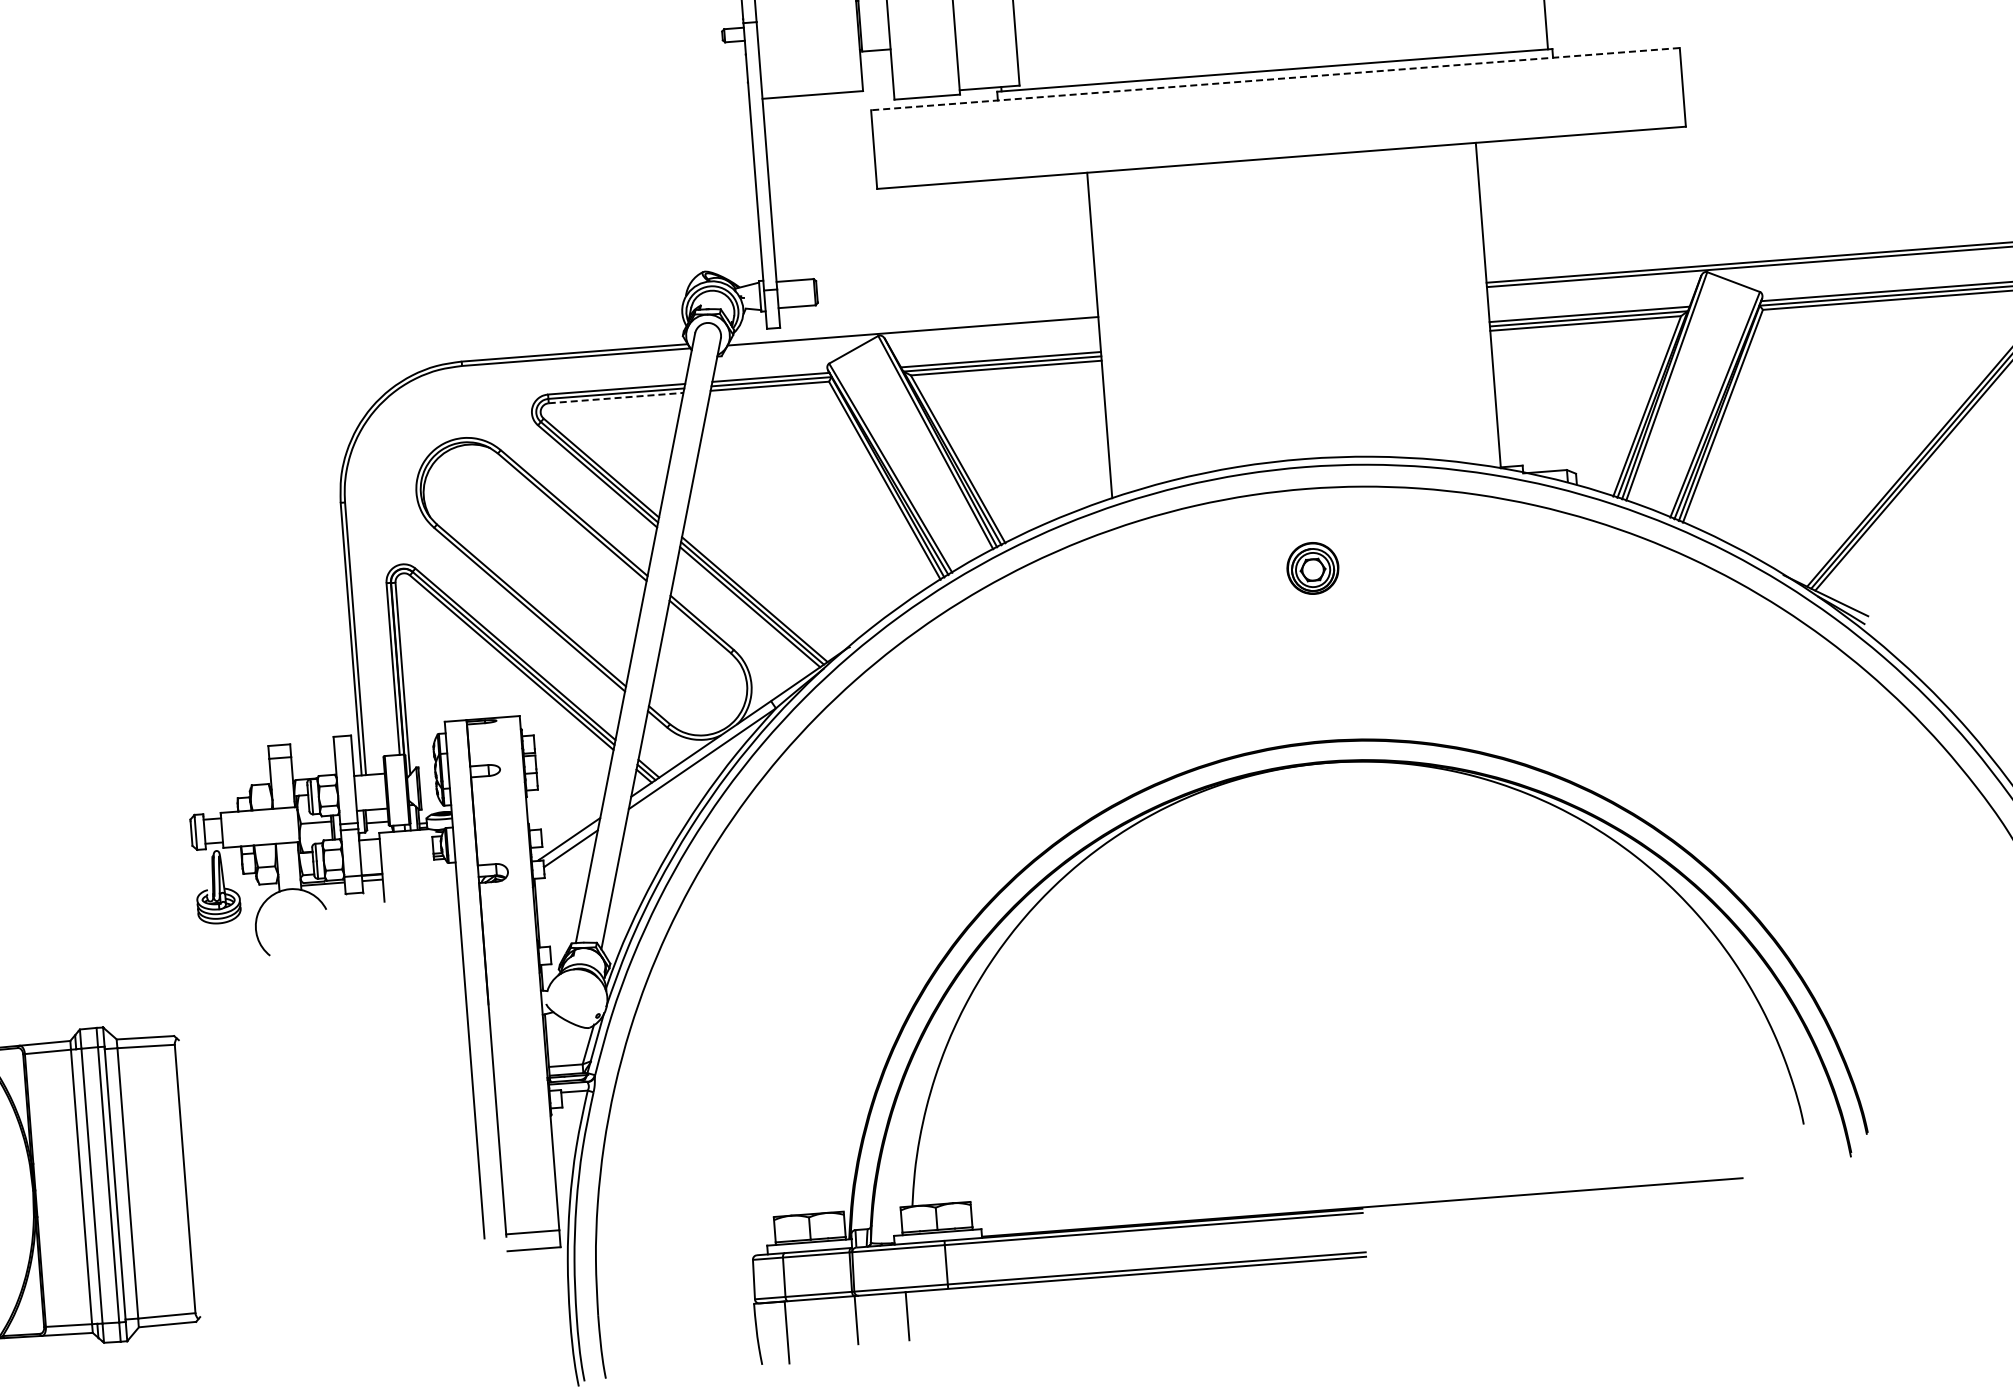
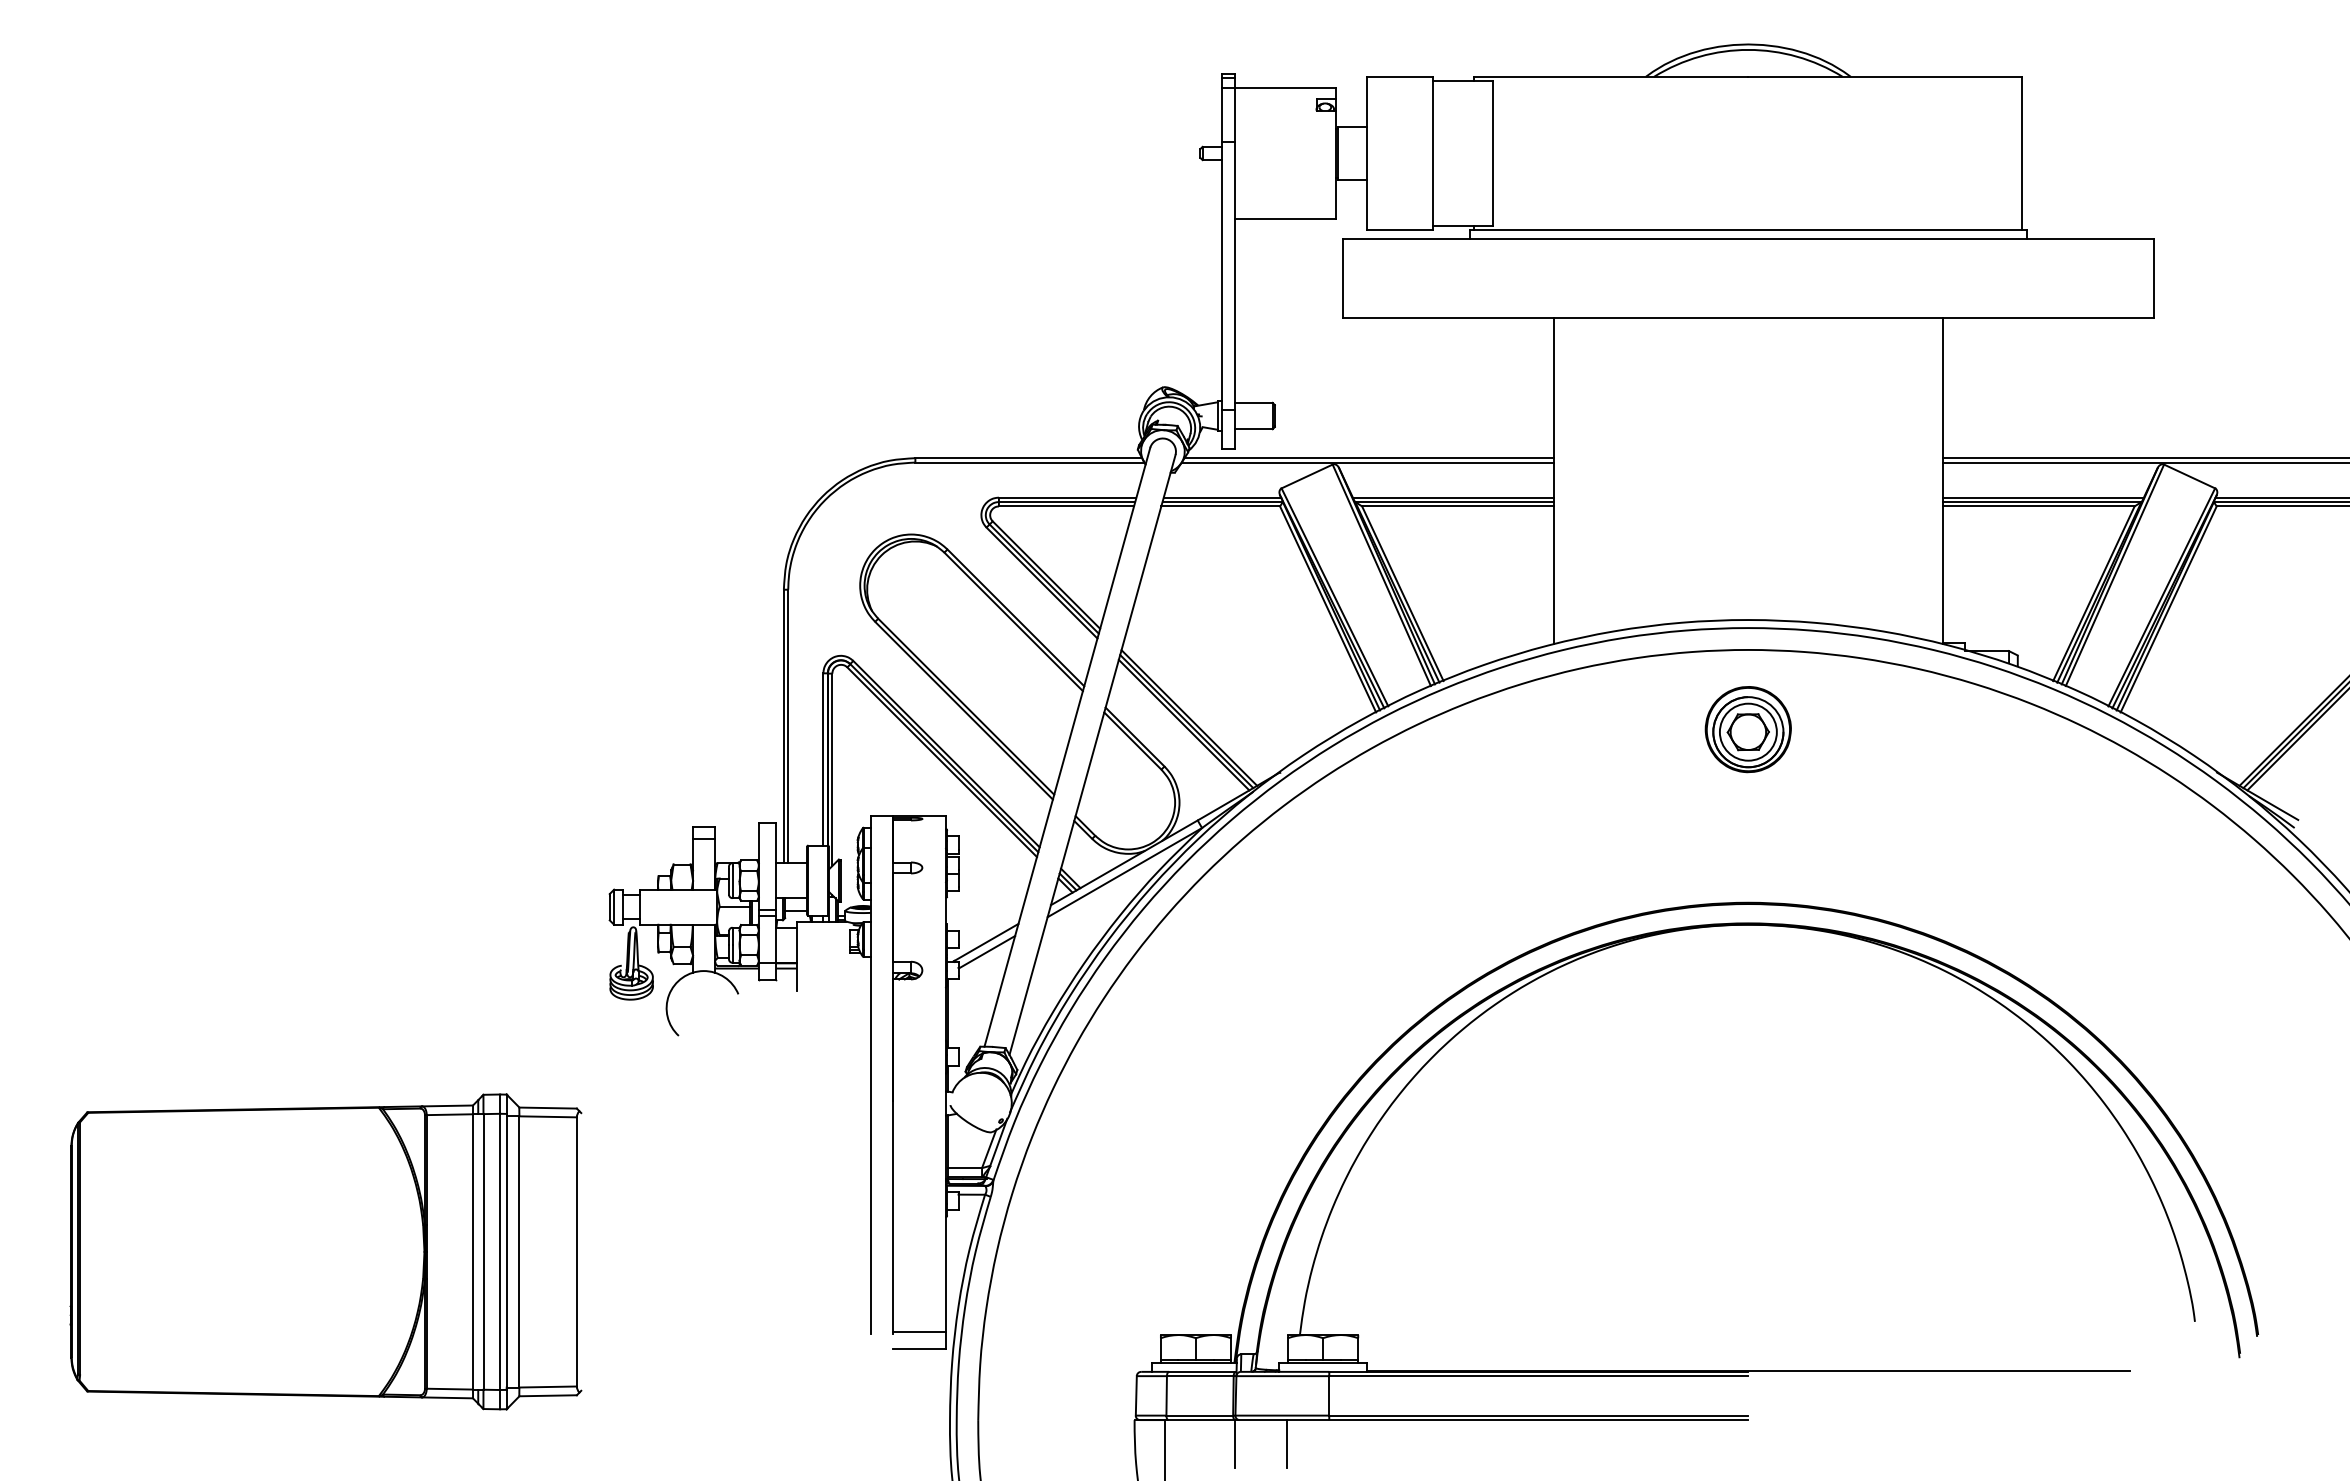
line: (1275, 78) -> (1748, 238), dashed -> solid
line: (913, 327) -> (1368, 458), added
line: (616, 398) -> (1066, 506), dashed -> solid
part: (1312, 568) -> (1747, 729), size x1.67

